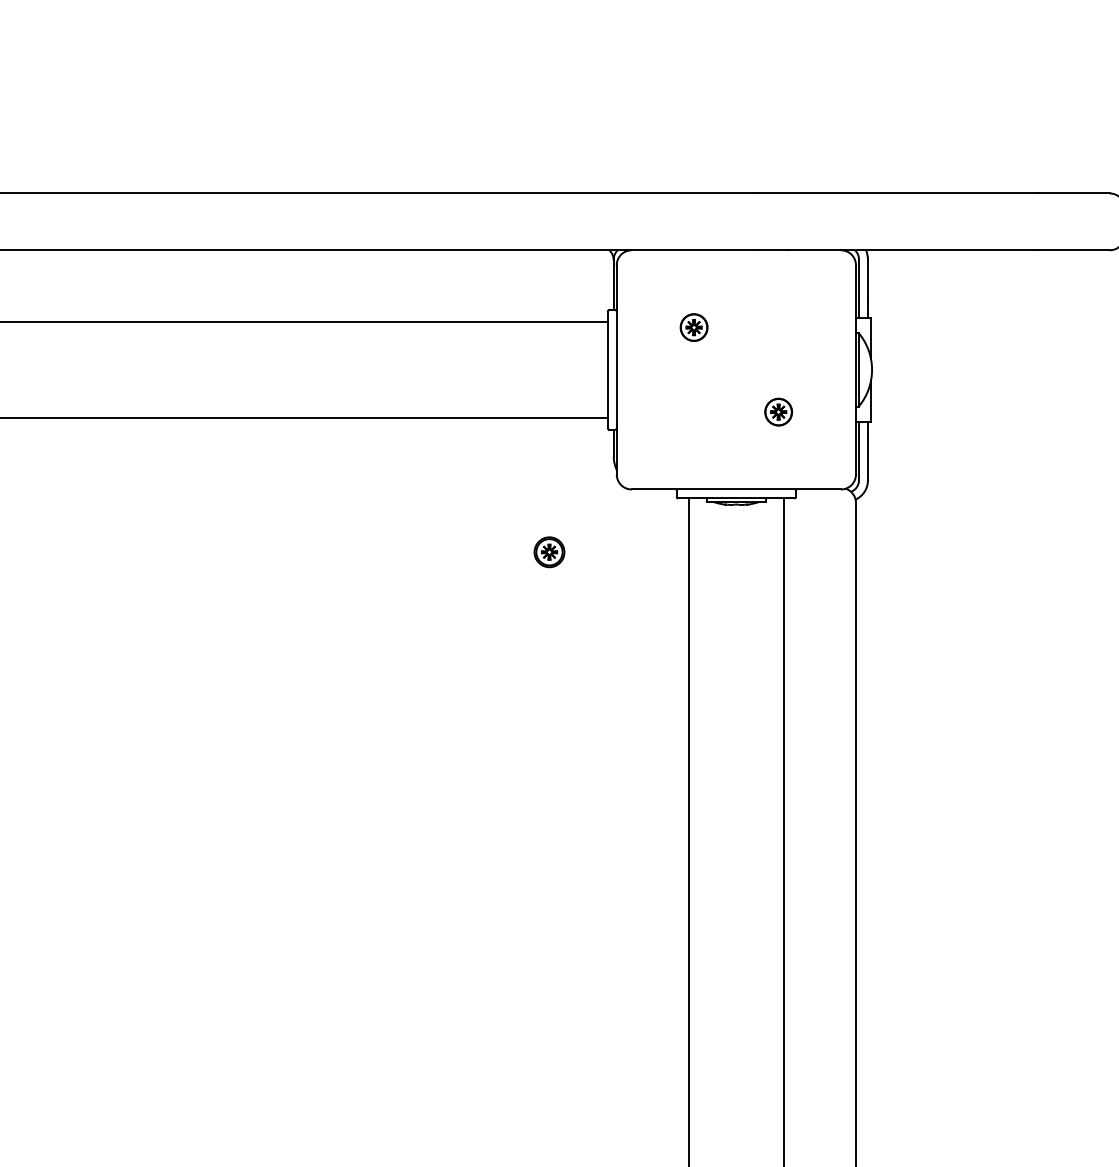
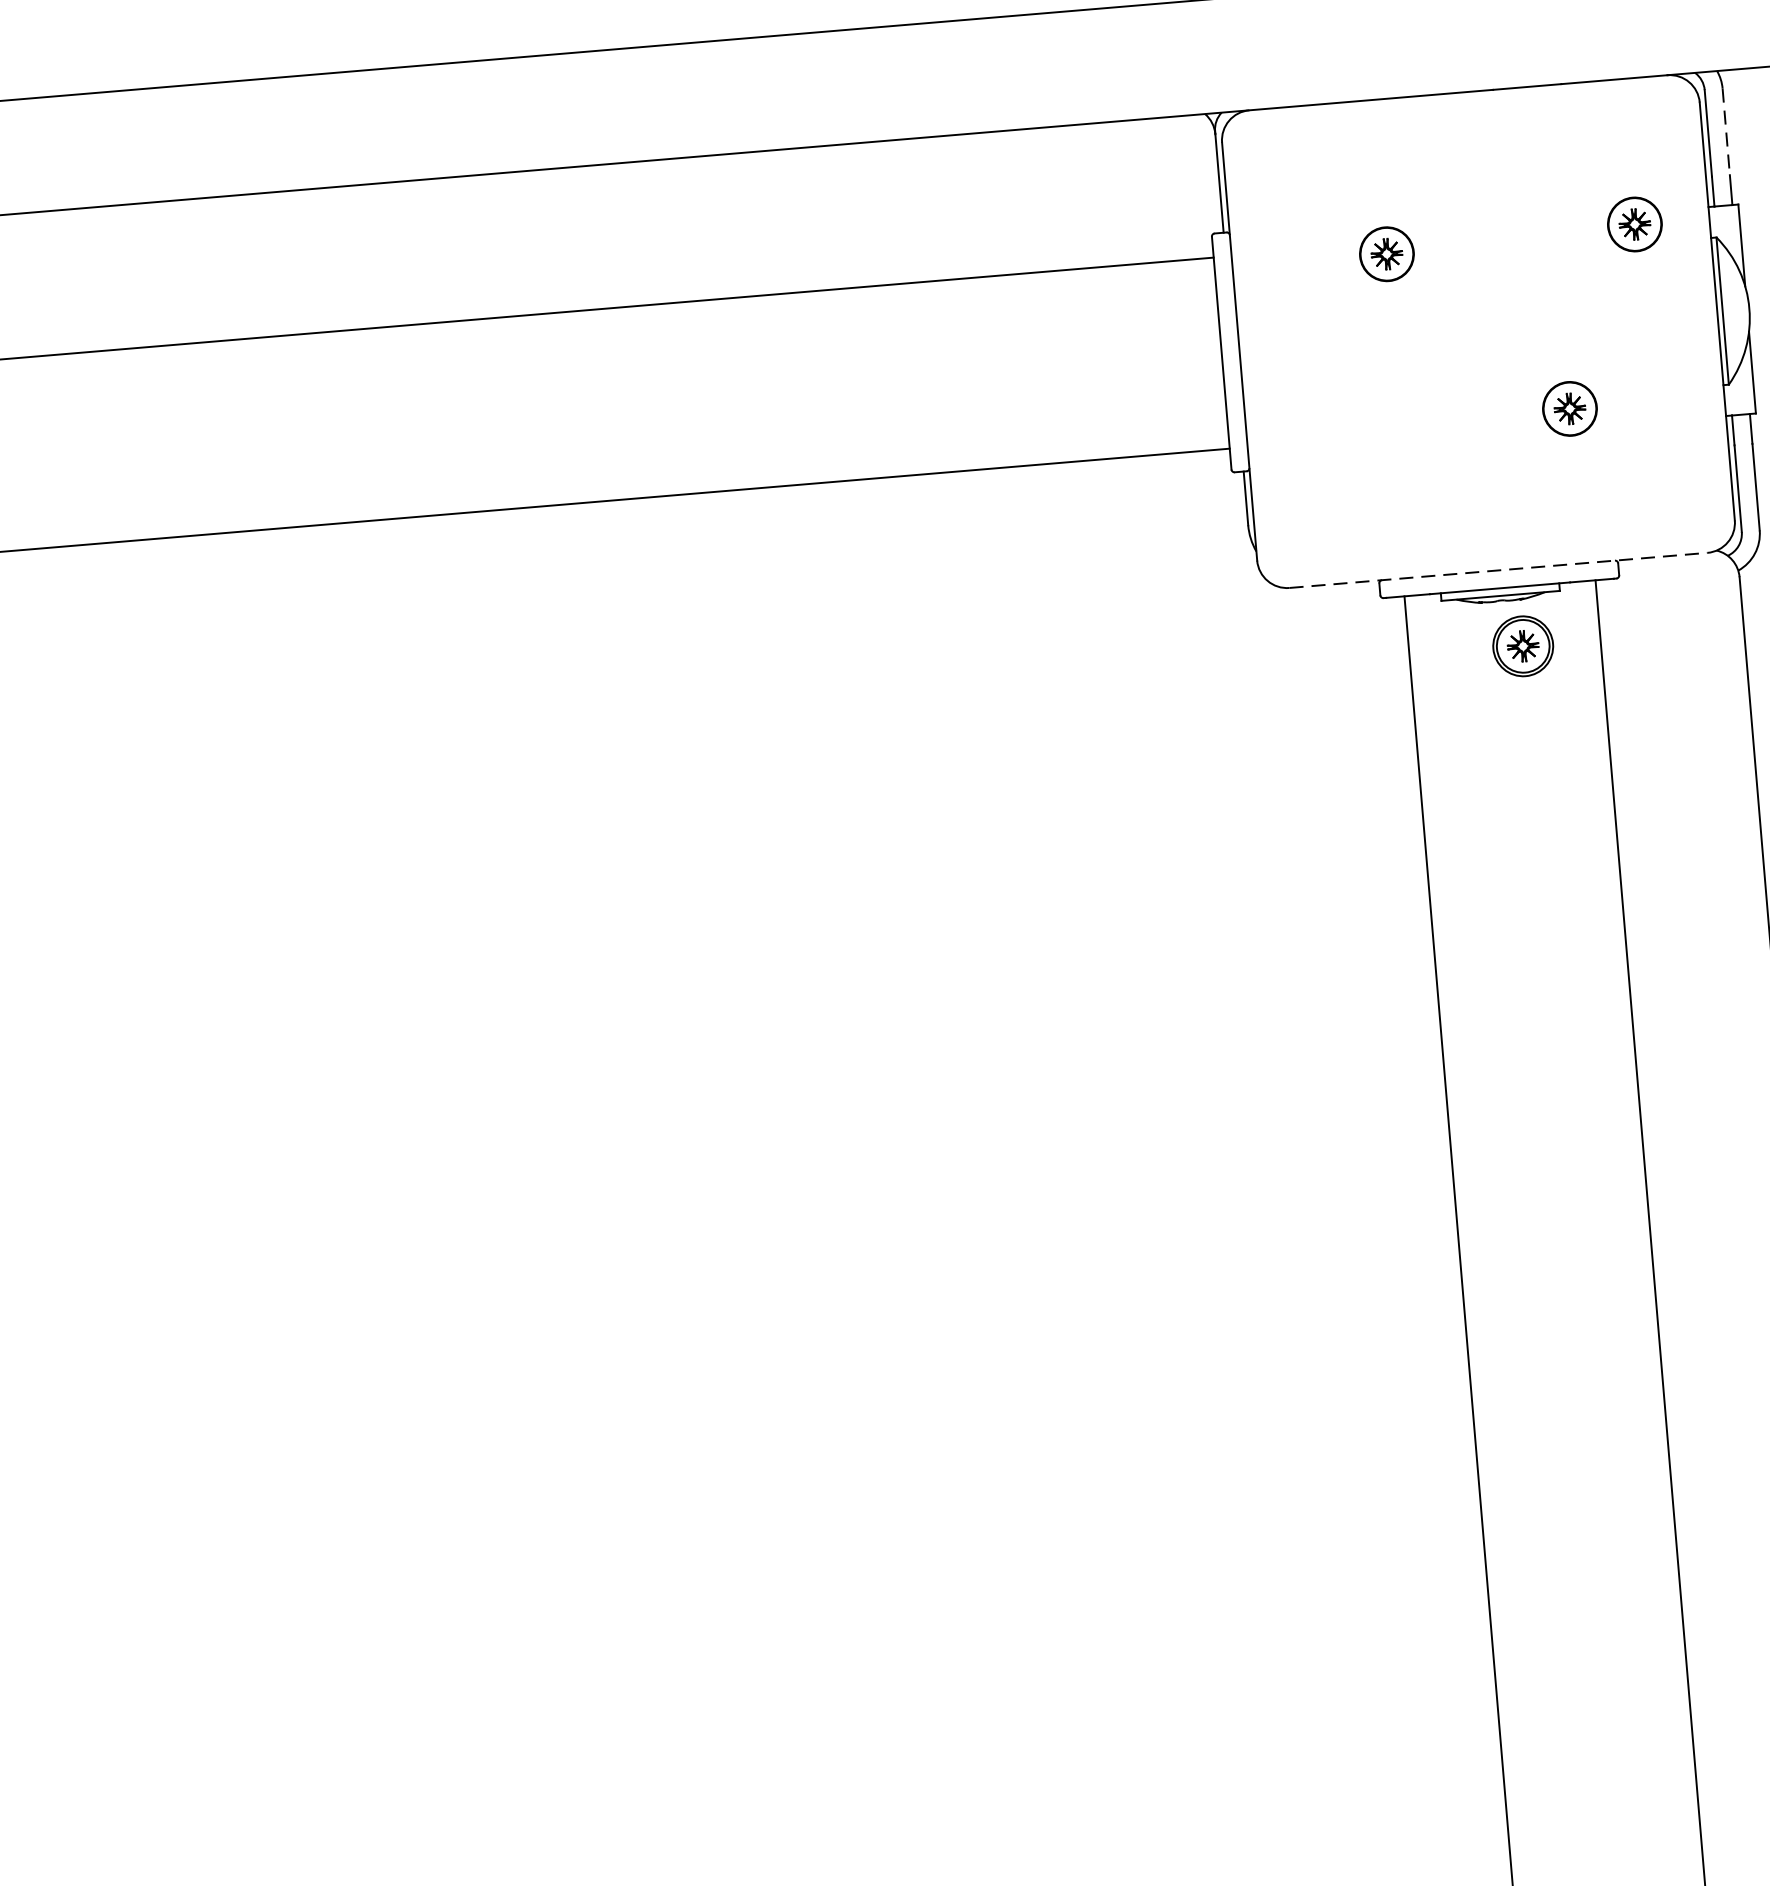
line: (867, 280) -> (1725, 131), solid -> dashed
part: (818, 322) -> (1634, 223), added
line: (736, 489) -> (1498, 570), solid -> dashed
part: (549, 552) -> (1523, 646), moved

